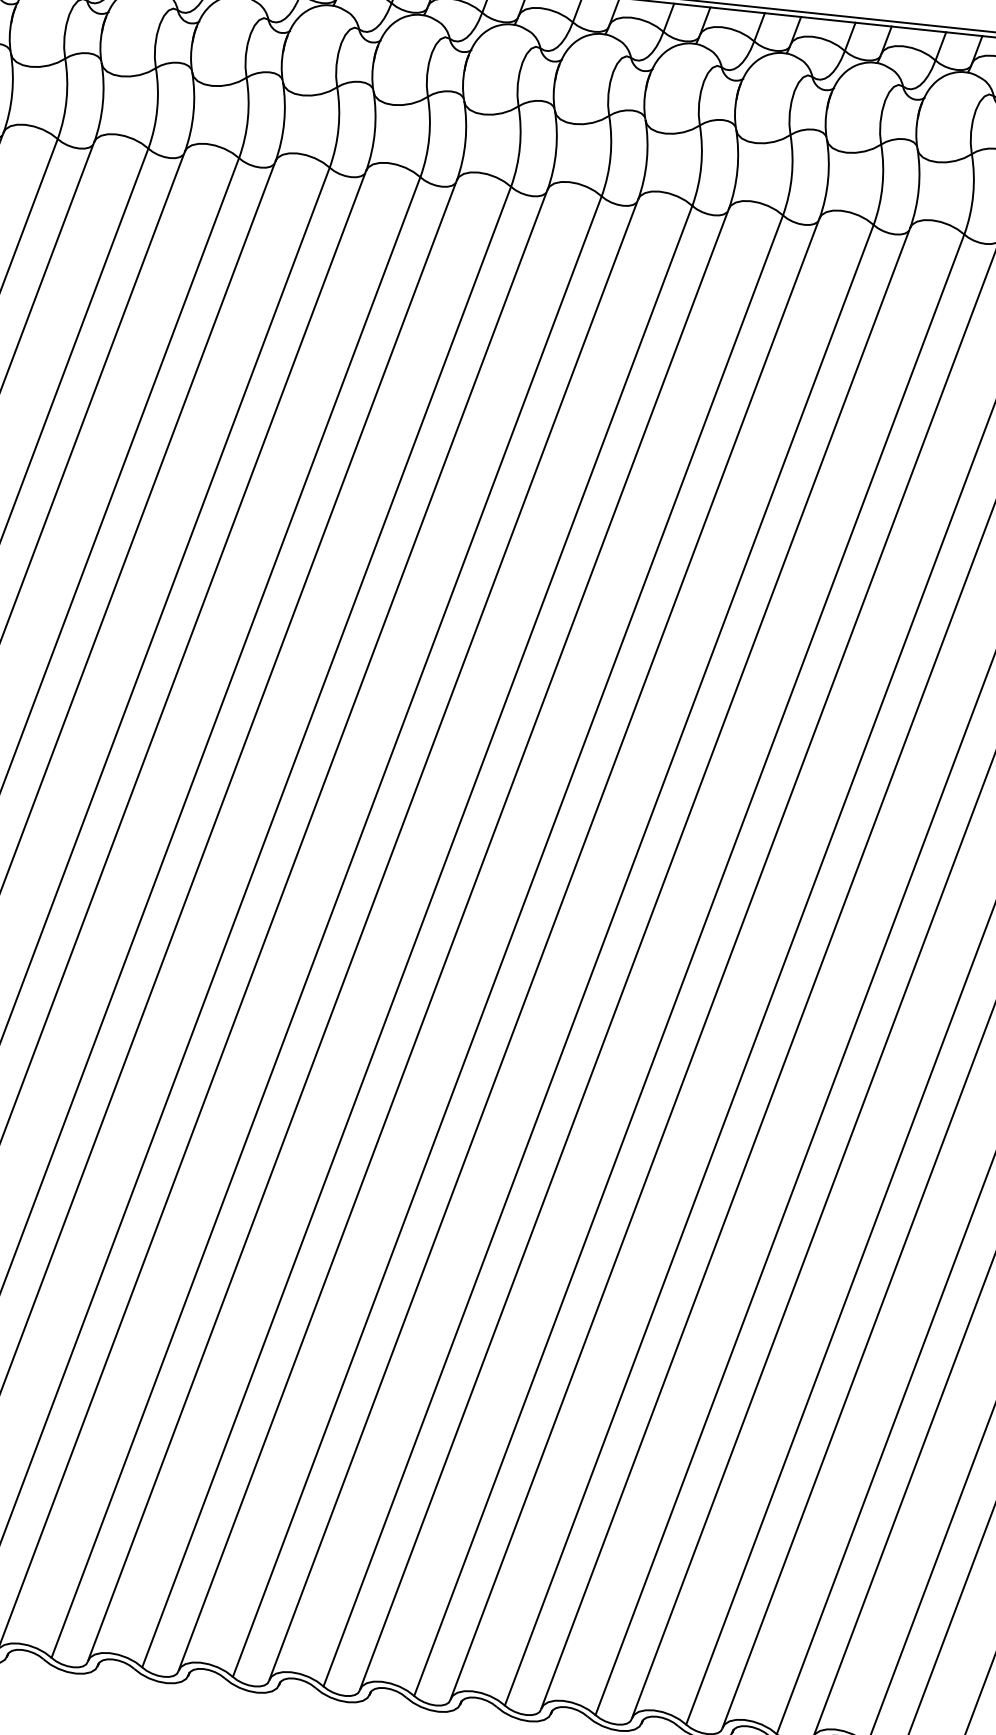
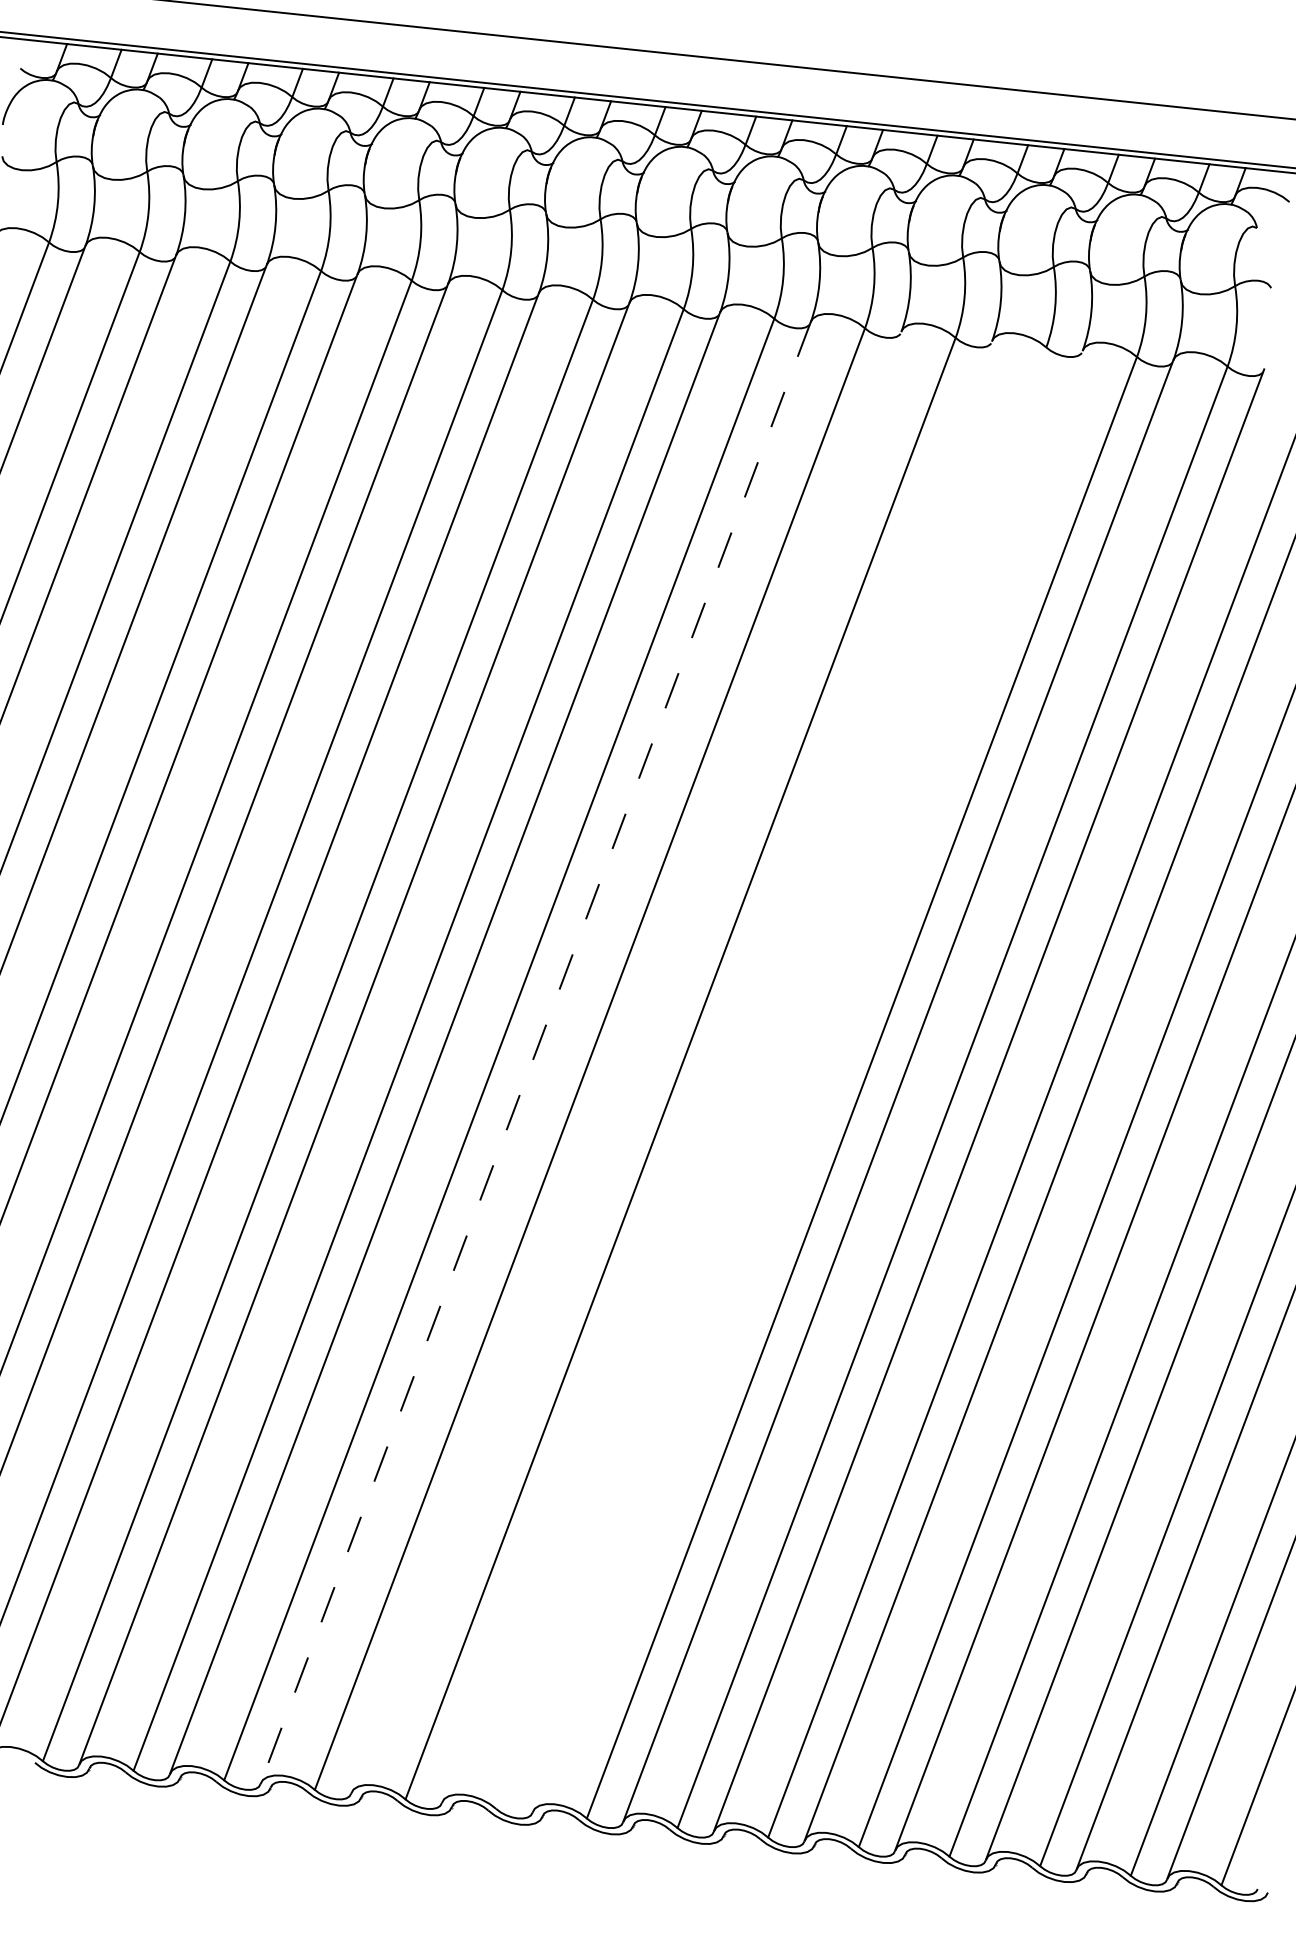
line: (362, 930) -> (535, 1052), solid -> dashed
line: (453, 939) -> (626, 1061), removed
line: (544, 949) -> (717, 1071), removed
line: (598, 955) -> (771, 1077), removed
line: (634, 958) -> (807, 1080), removed

